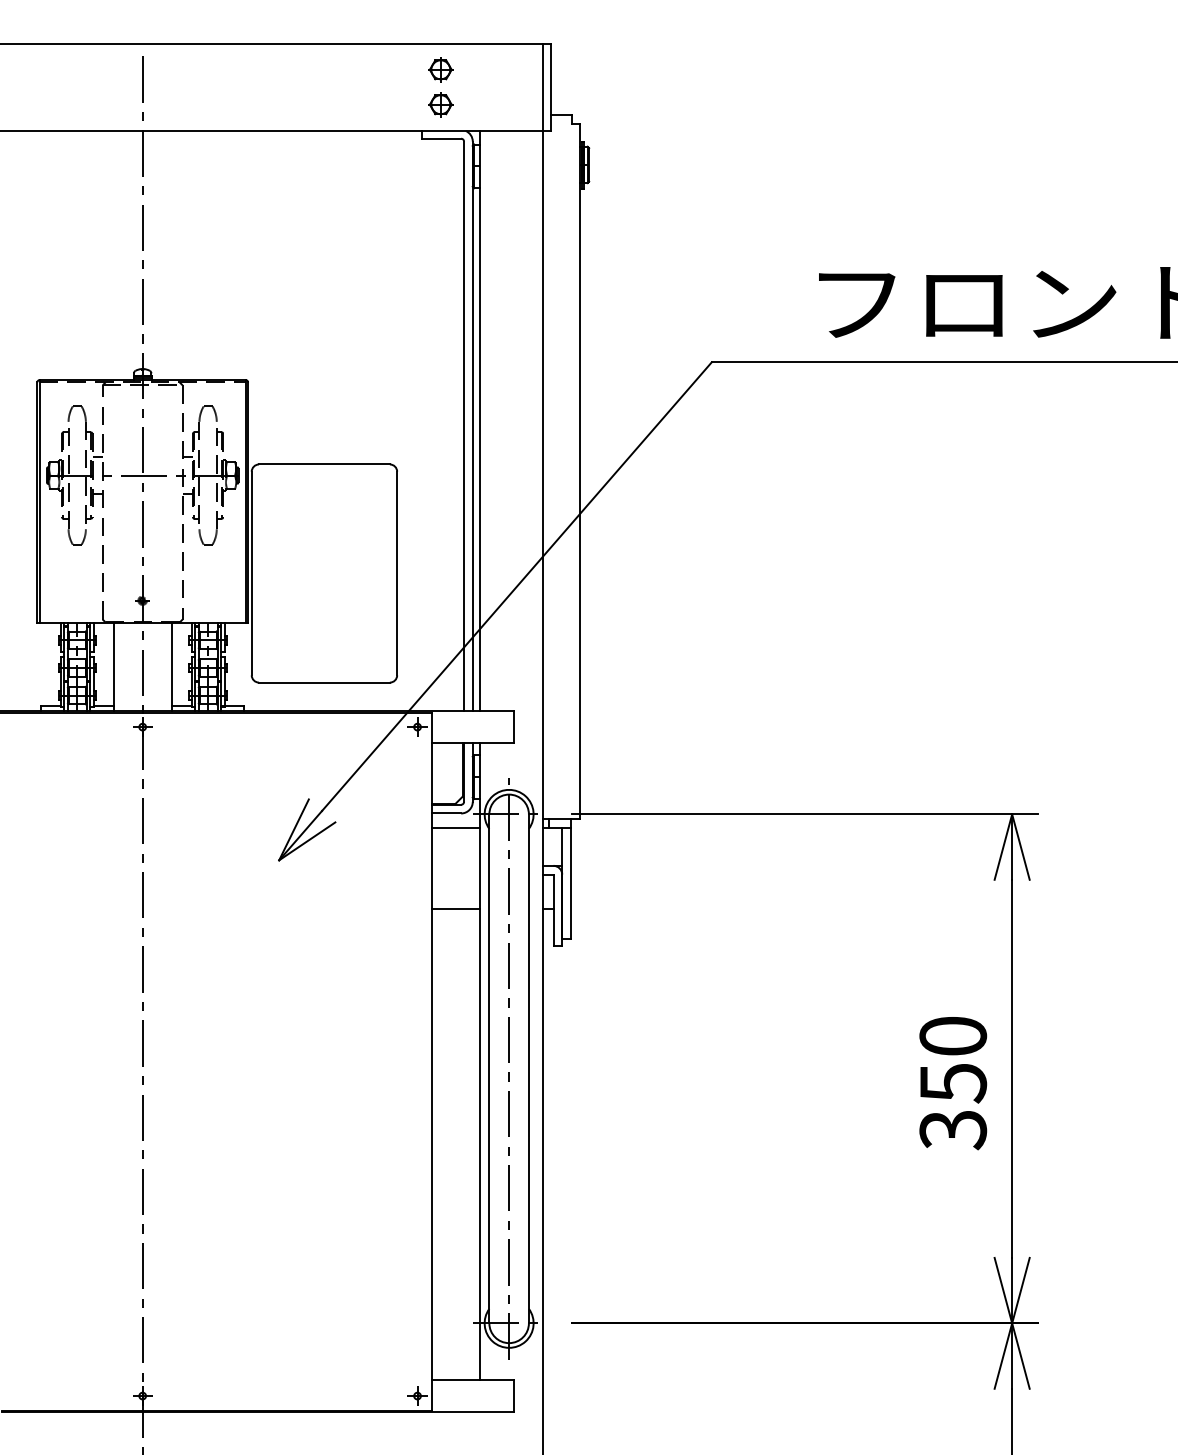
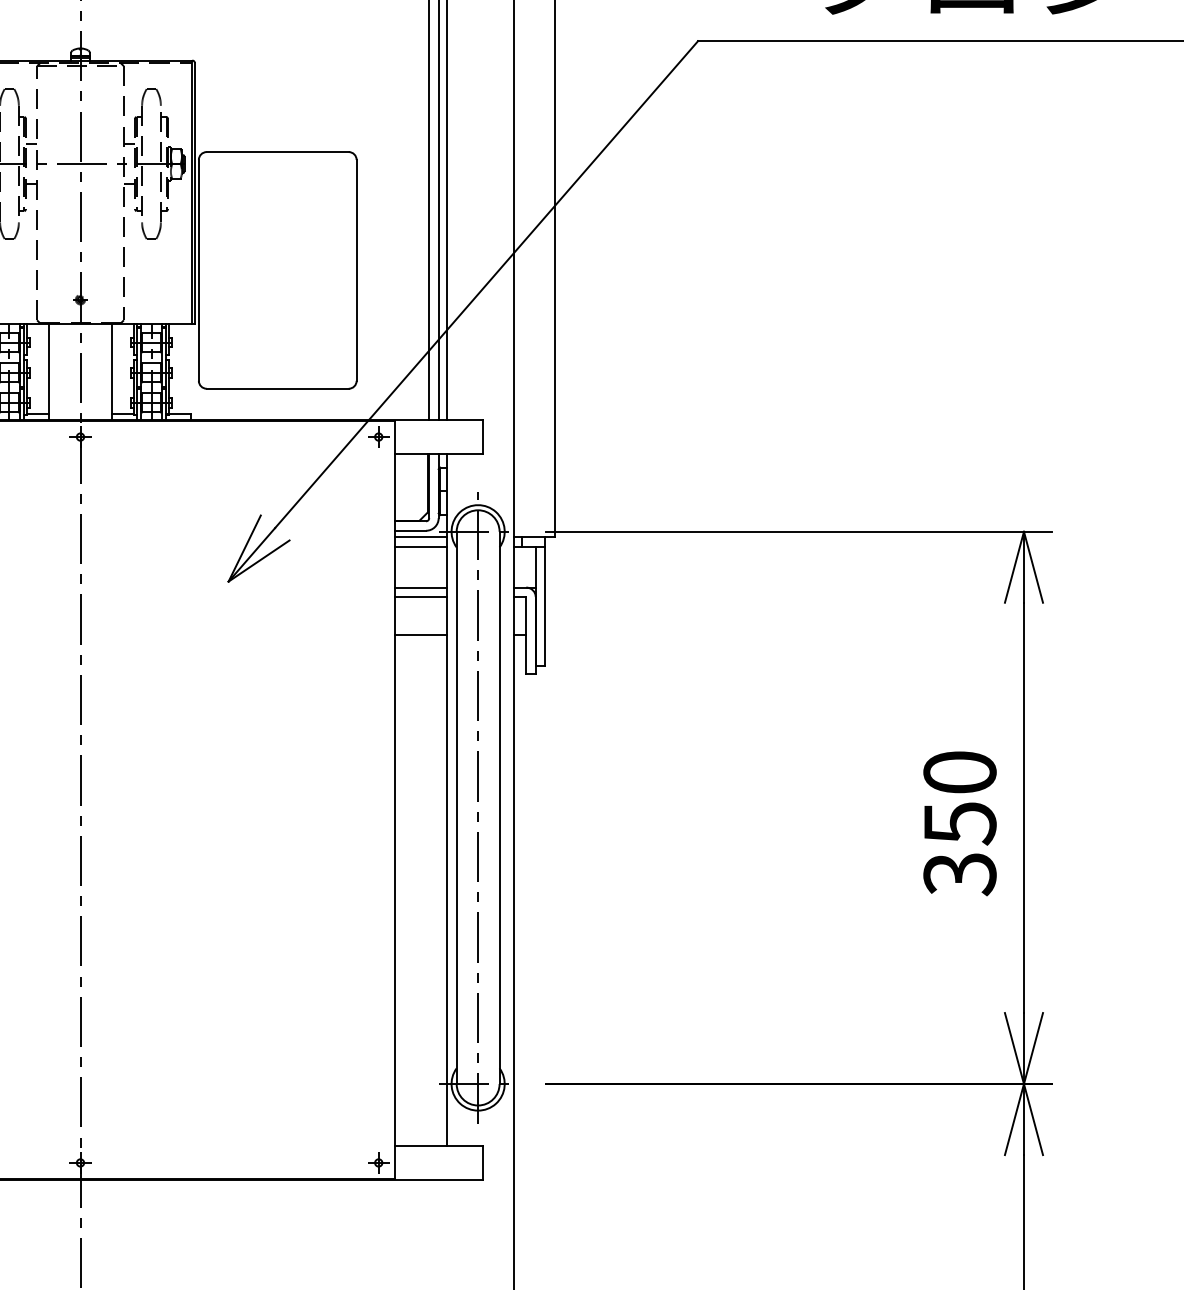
line: (456, 819) -> (421, 537), added
line: (456, 865) -> (421, 587), added
line: (456, 874) -> (421, 596), added

